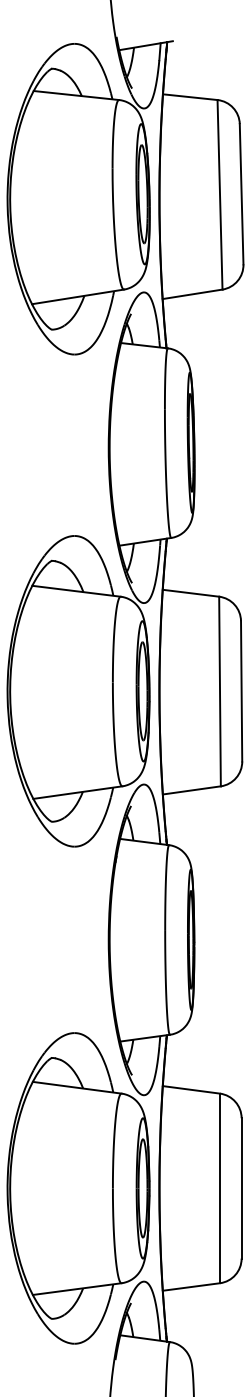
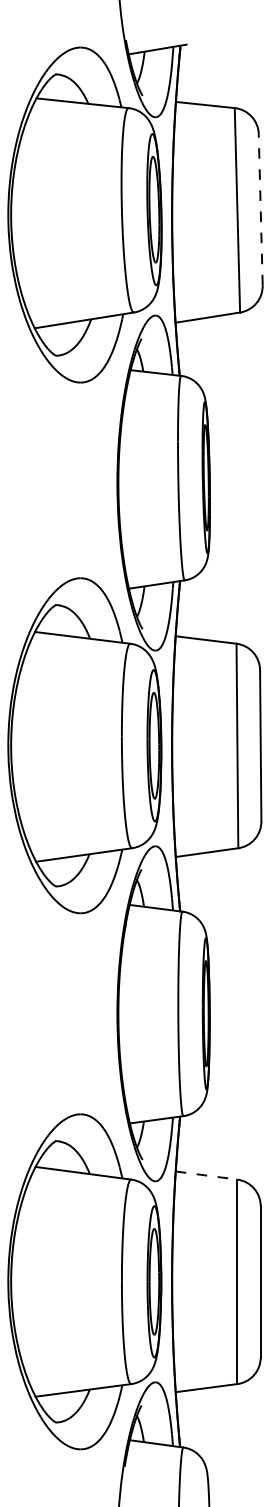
line: (241, 194) -> (260, 209), solid -> dashed
line: (192, 1089) -> (207, 1175), solid -> dashed

